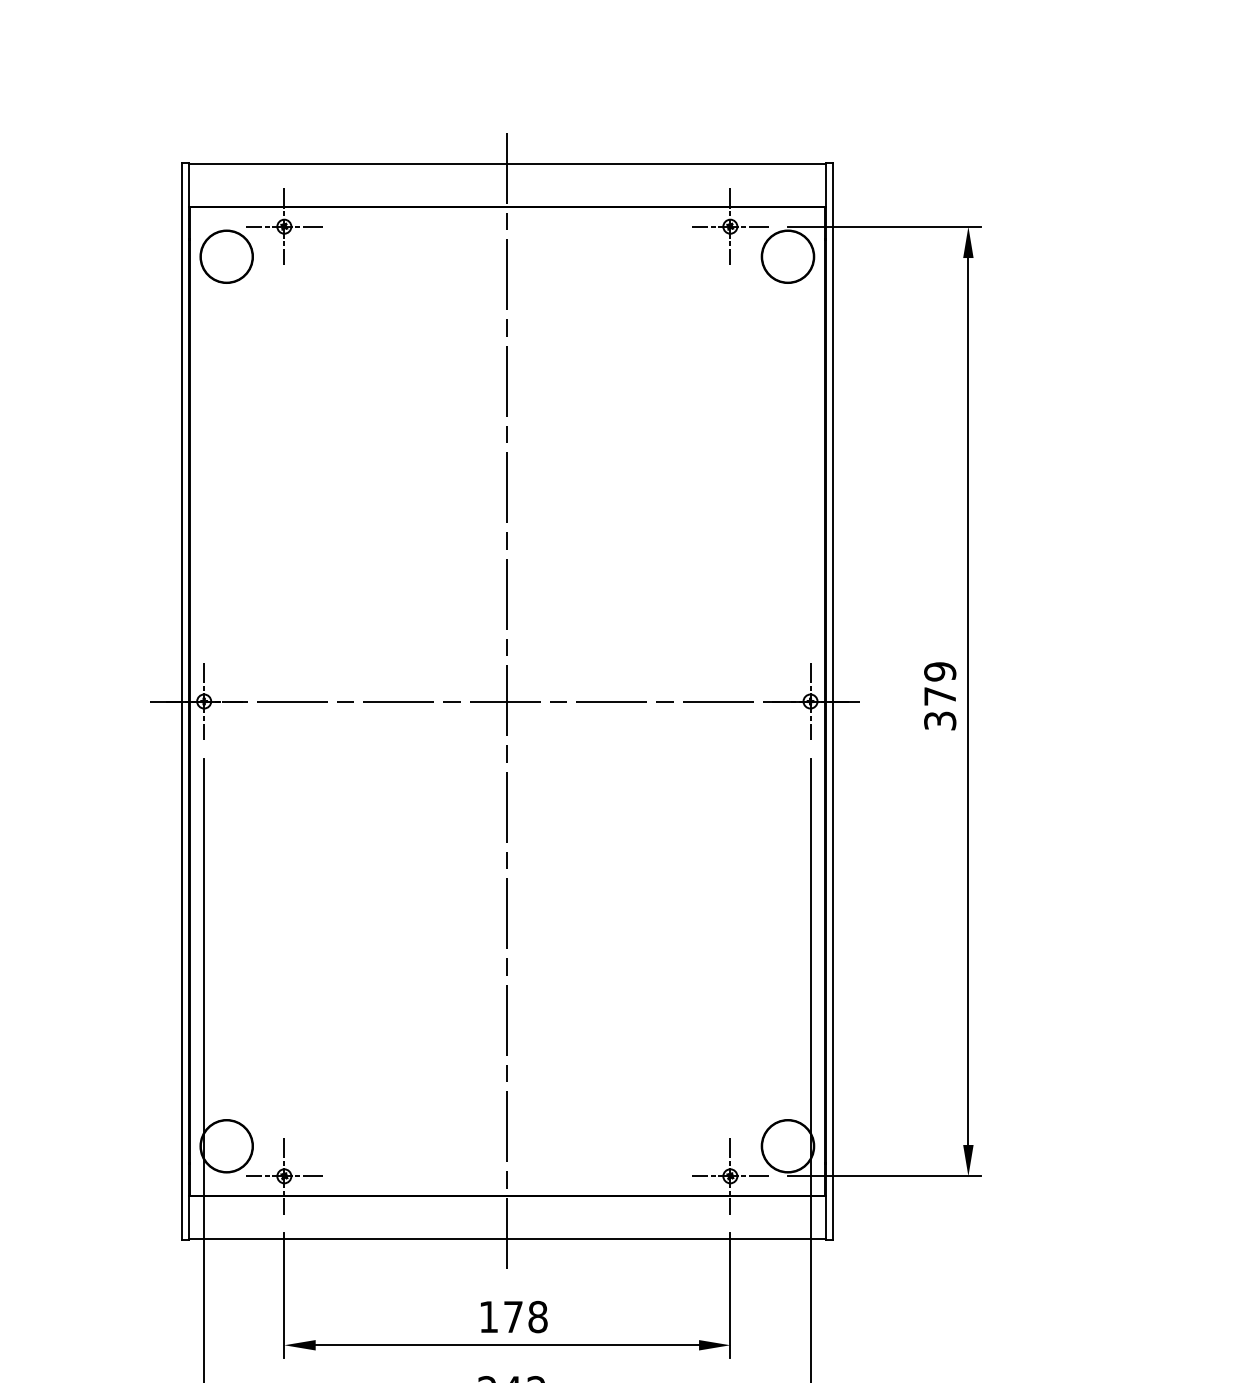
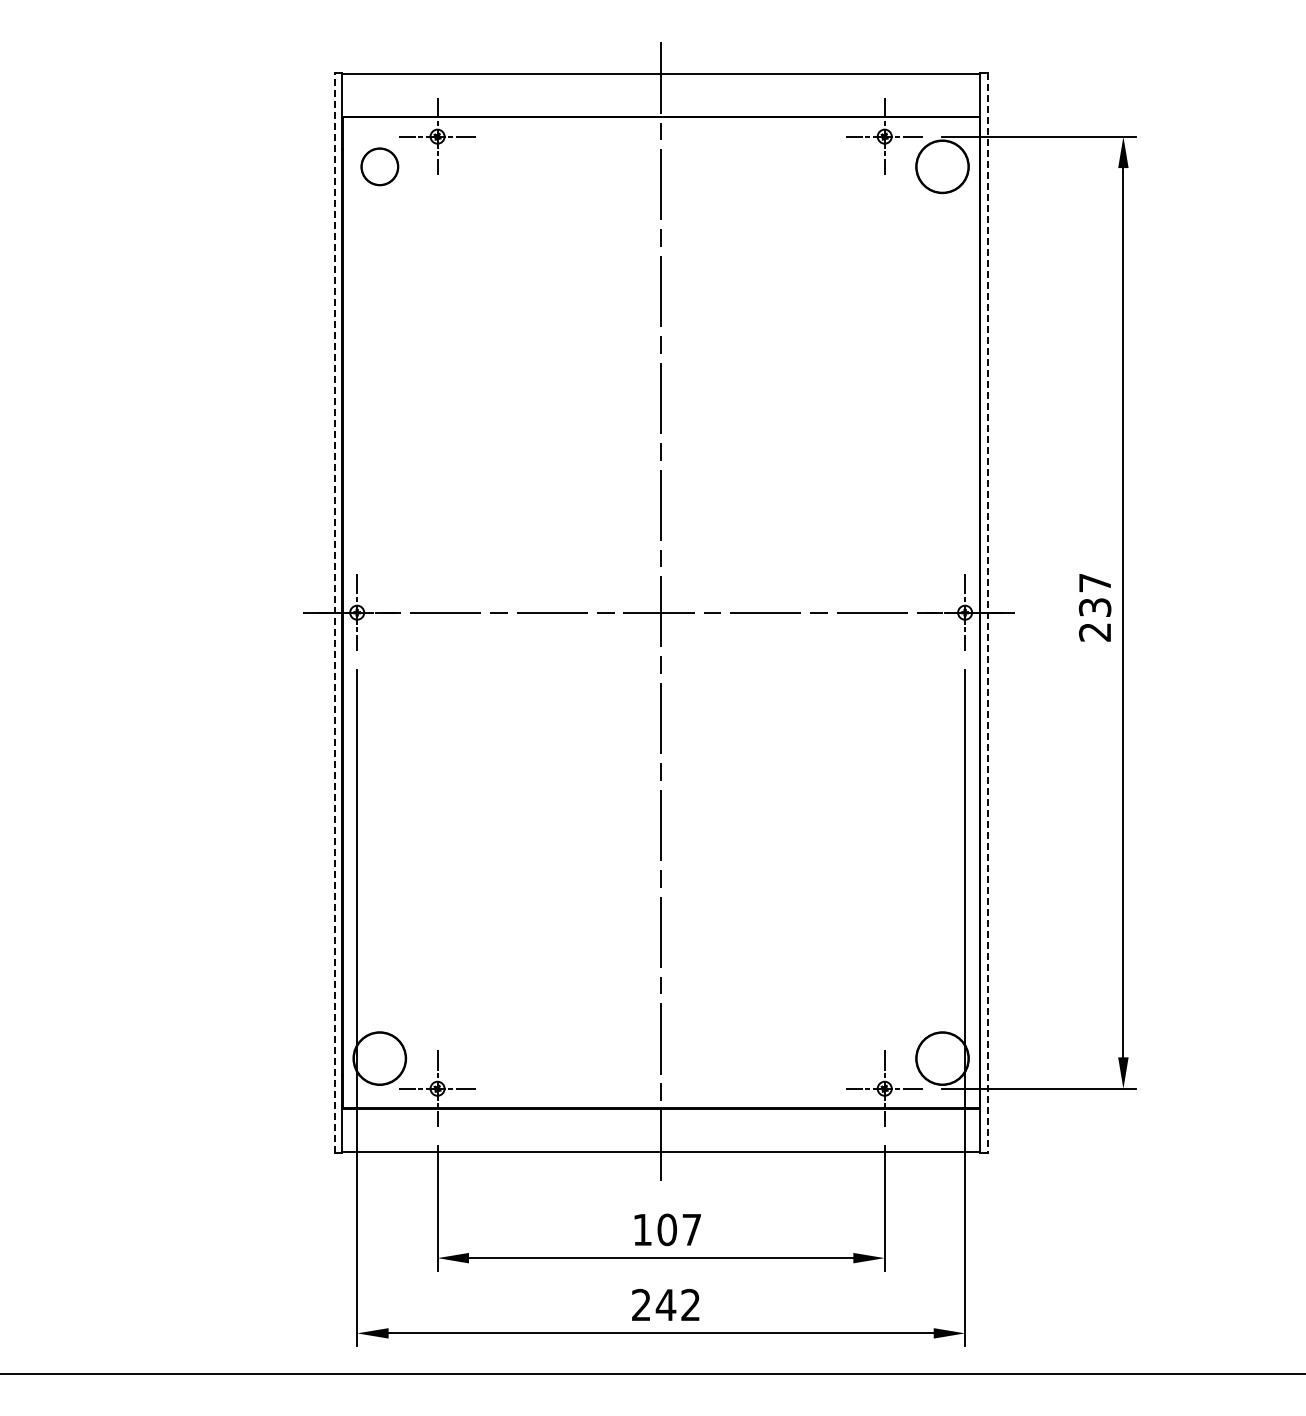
part: (226, 256) -> (379, 166), size x0.7
text: (939, 696) -> (1094, 607), 379 -> 237
line: (181, 701) -> (334, 612), solid -> dashed
line: (832, 702) -> (987, 613), solid -> dashed
text: (525, 1316) -> (679, 1229), 178 -> 107

